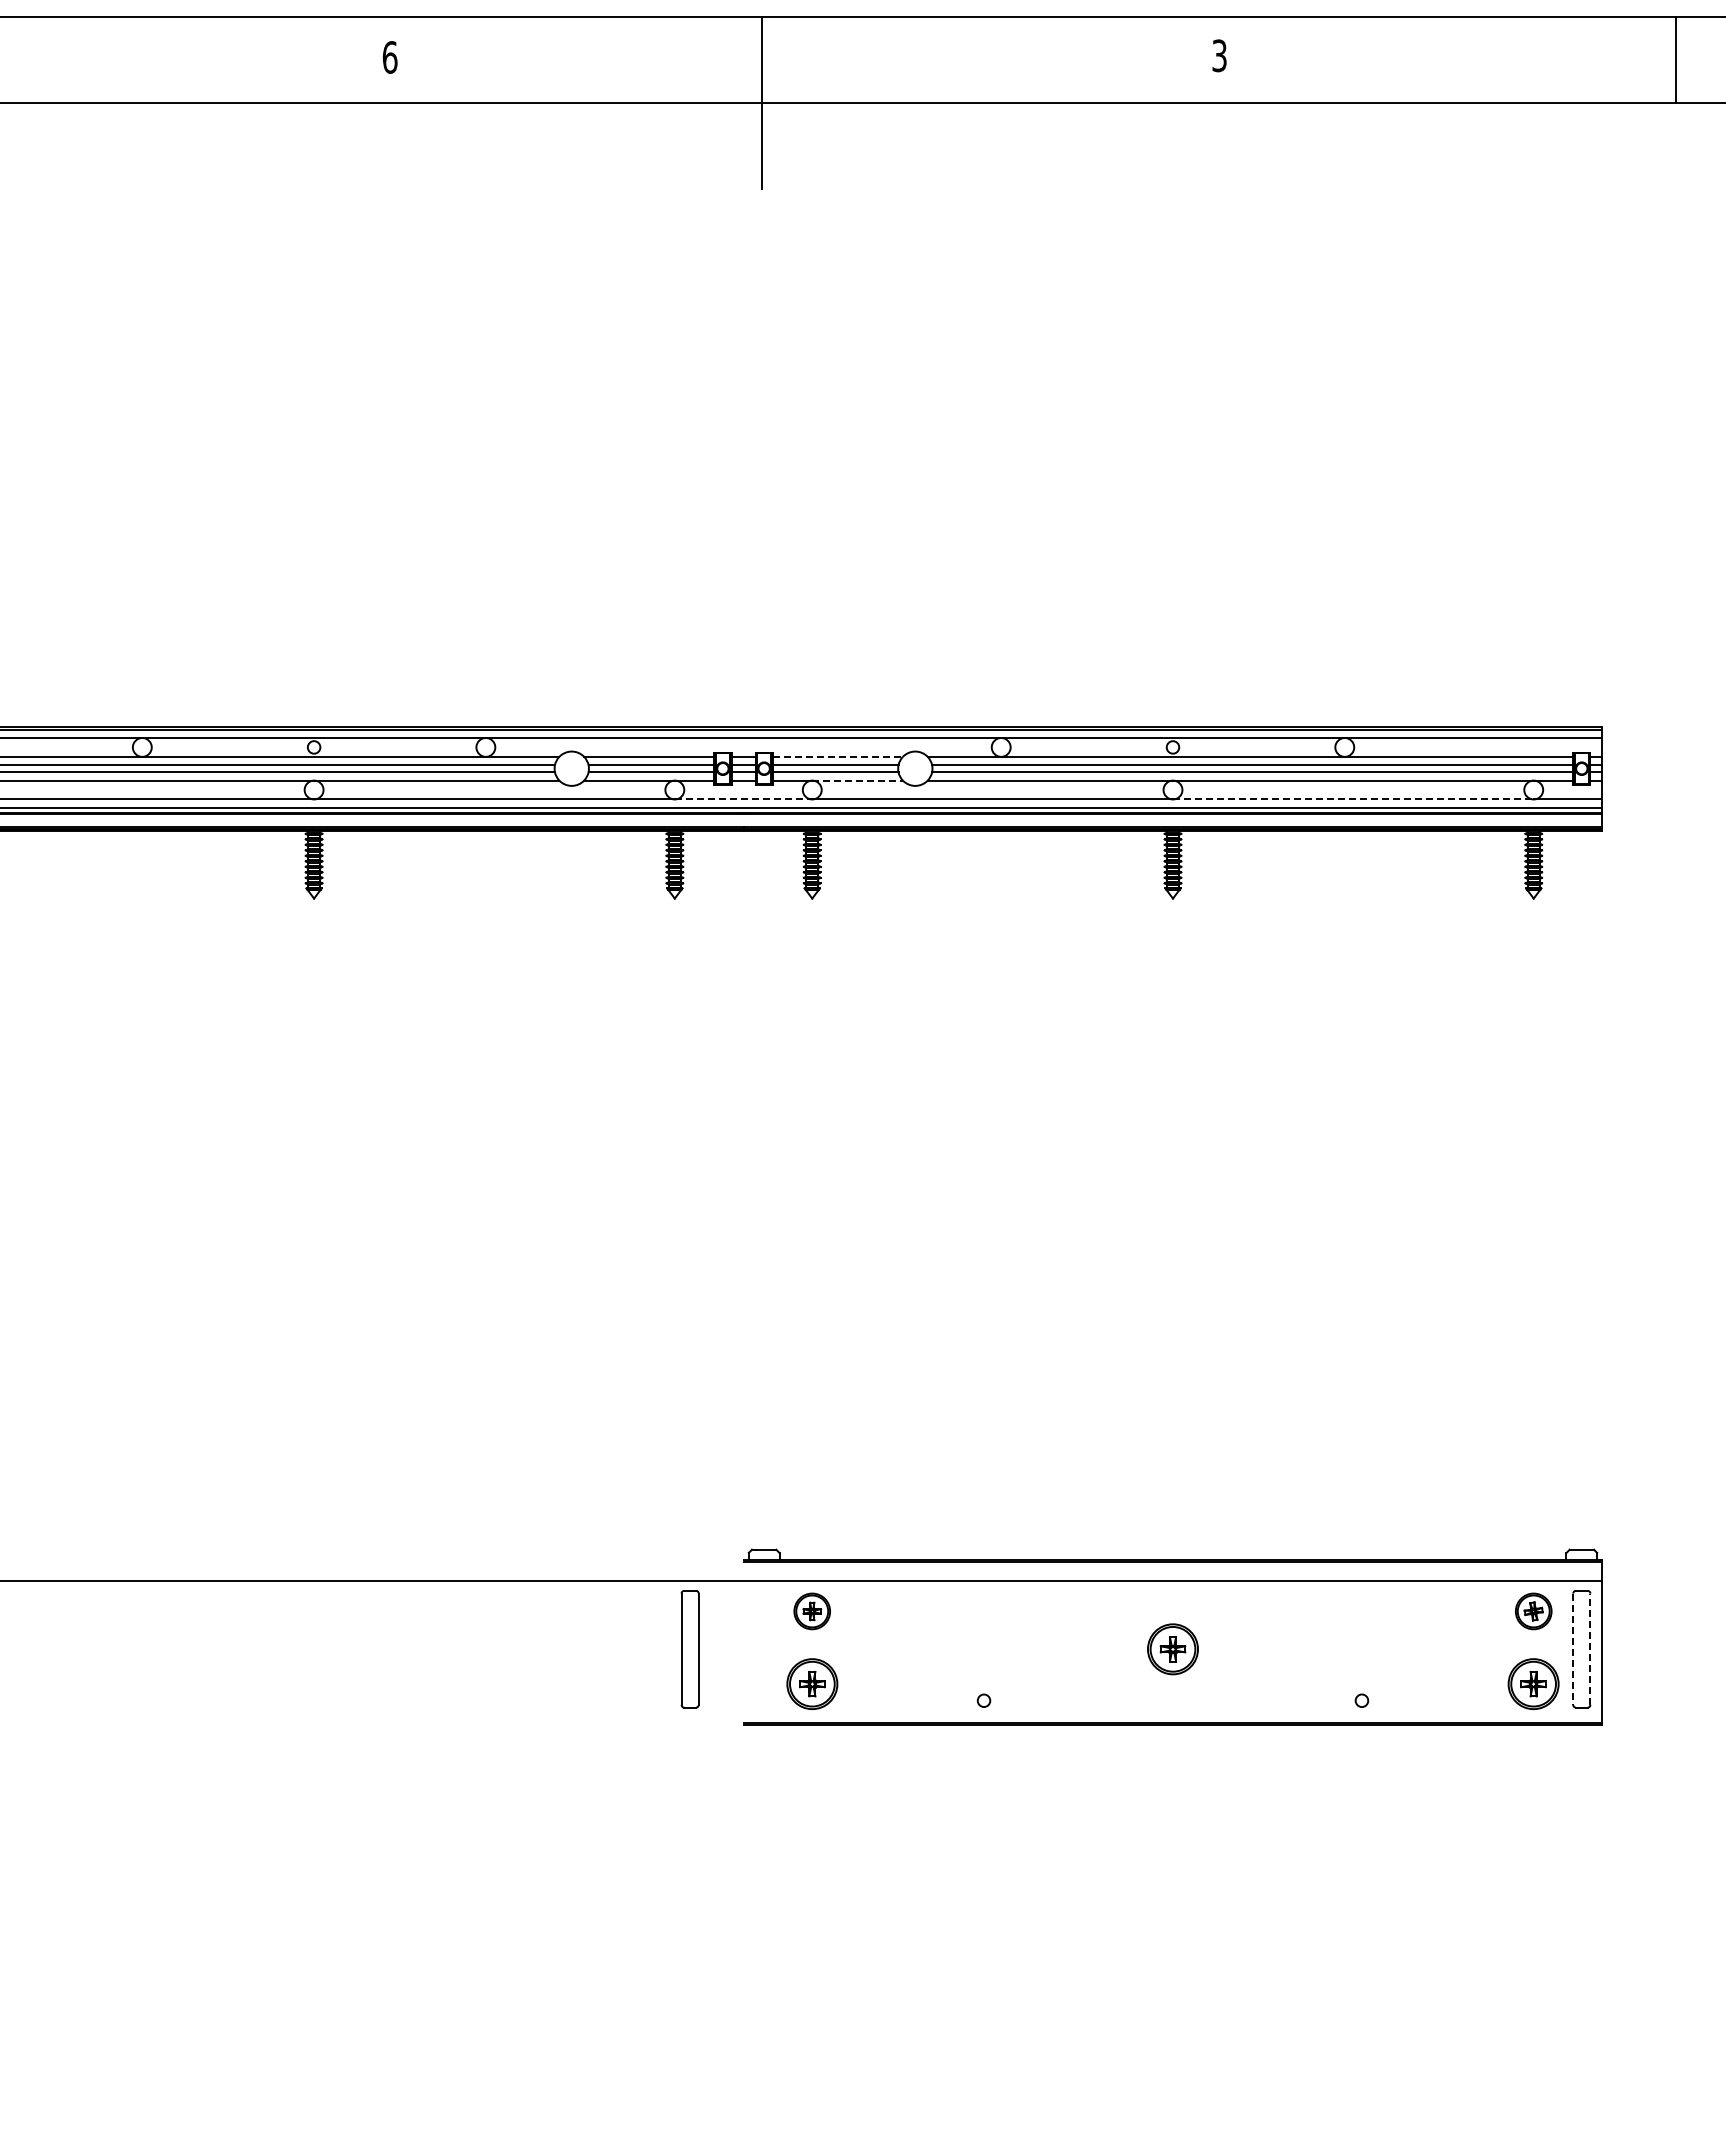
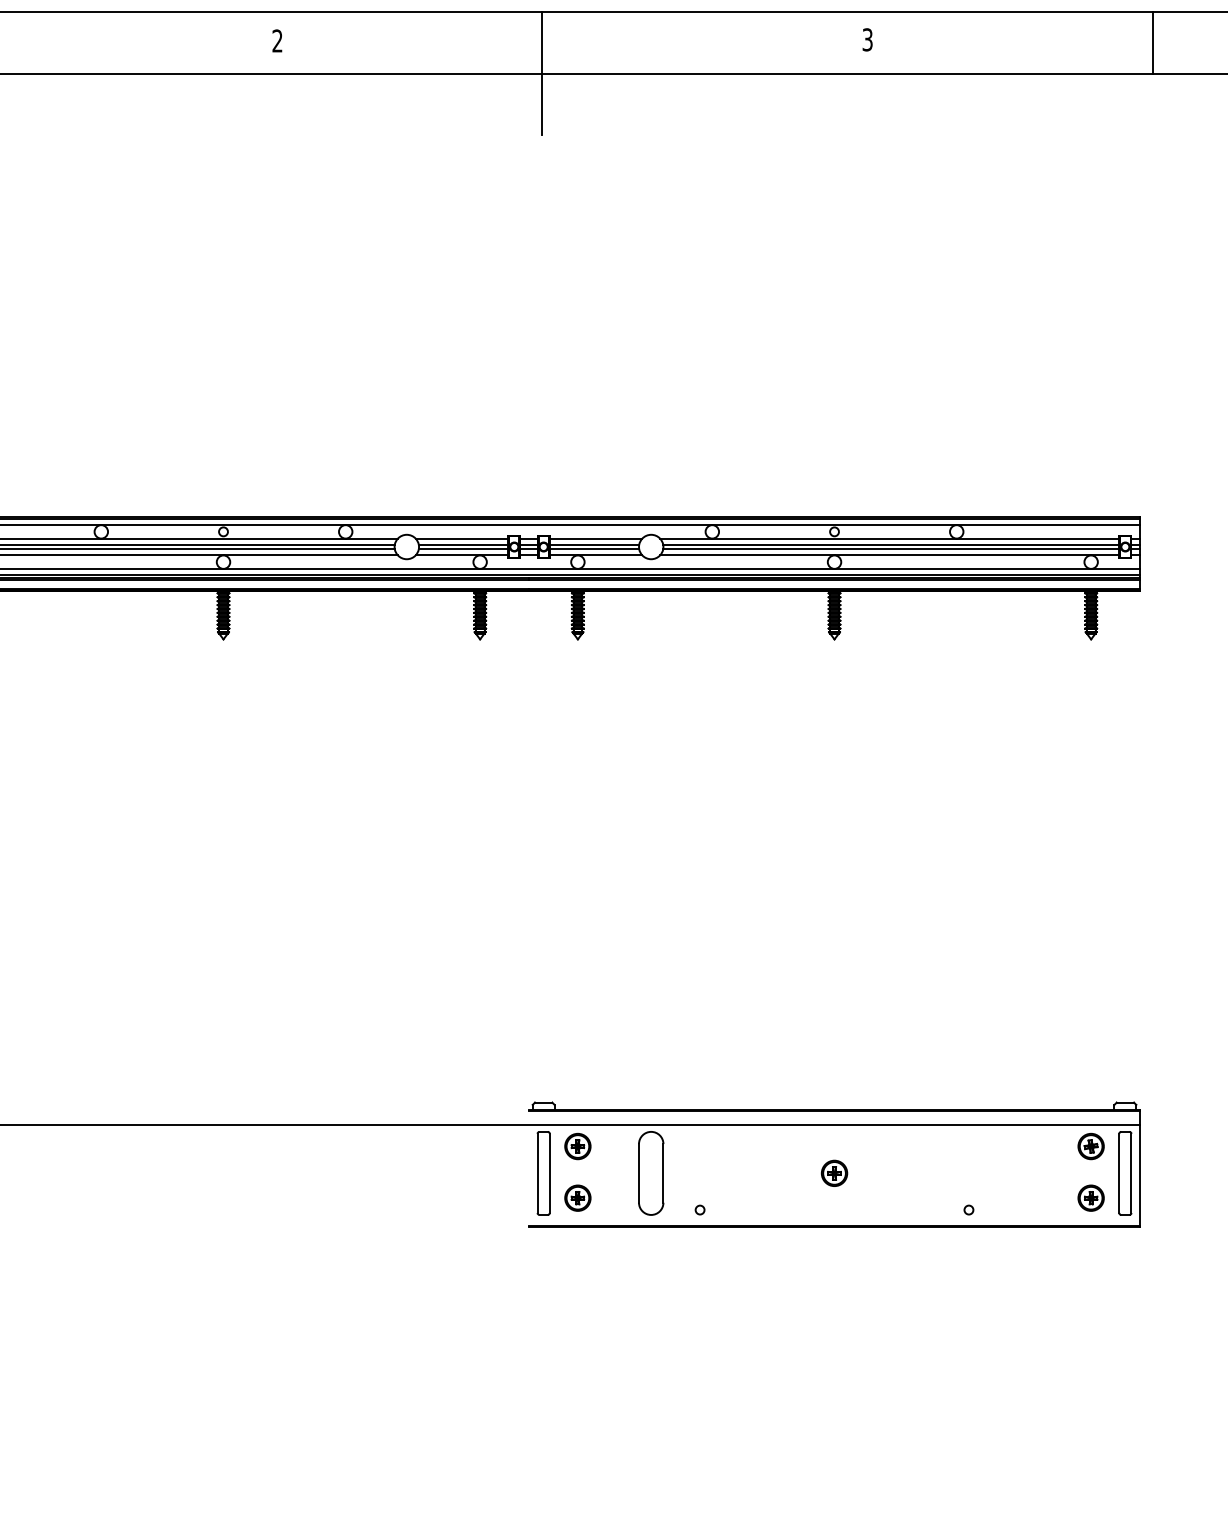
text: (389, 57) -> (277, 41), 6 -> 2
line: (1675, 60) -> (1152, 43), moved
line: (838, 756) -> (596, 538), dashed -> solid
line: (858, 780) -> (610, 555), dashed -> solid
line: (743, 799) -> (528, 568), dashed -> solid
line: (1353, 799) -> (962, 568), dashed -> solid
part: (1172, 1648) -> (834, 1172), size x0.71
part: (689, 1649) -> (543, 1173), moved
part: (915, 1649) -> (651, 1173), added
line: (1573, 1649) -> (1119, 1173), dashed -> solid
line: (1590, 1649) -> (1131, 1173), dashed -> solid
part: (811, 1683) -> (577, 1197), size x0.71
part: (1533, 1683) -> (1090, 1197), size x0.71

